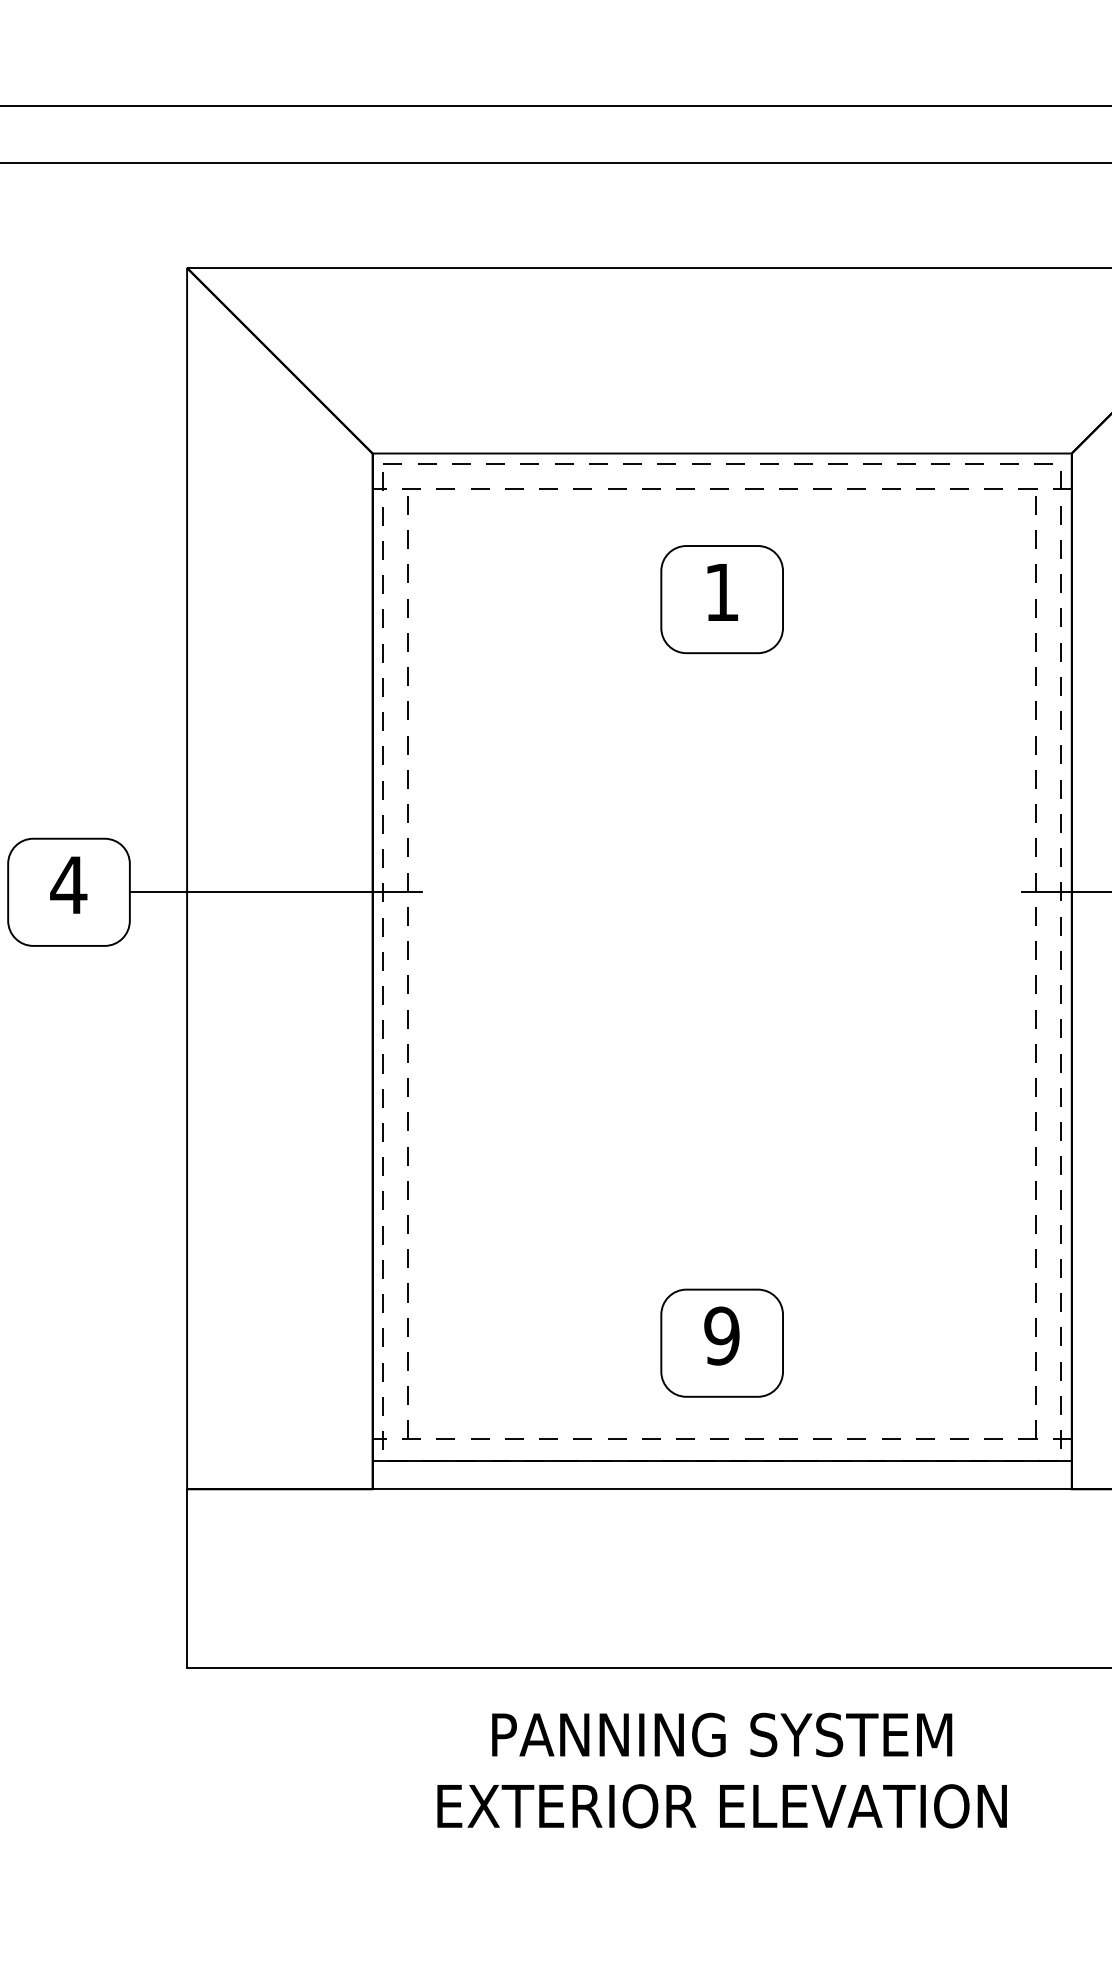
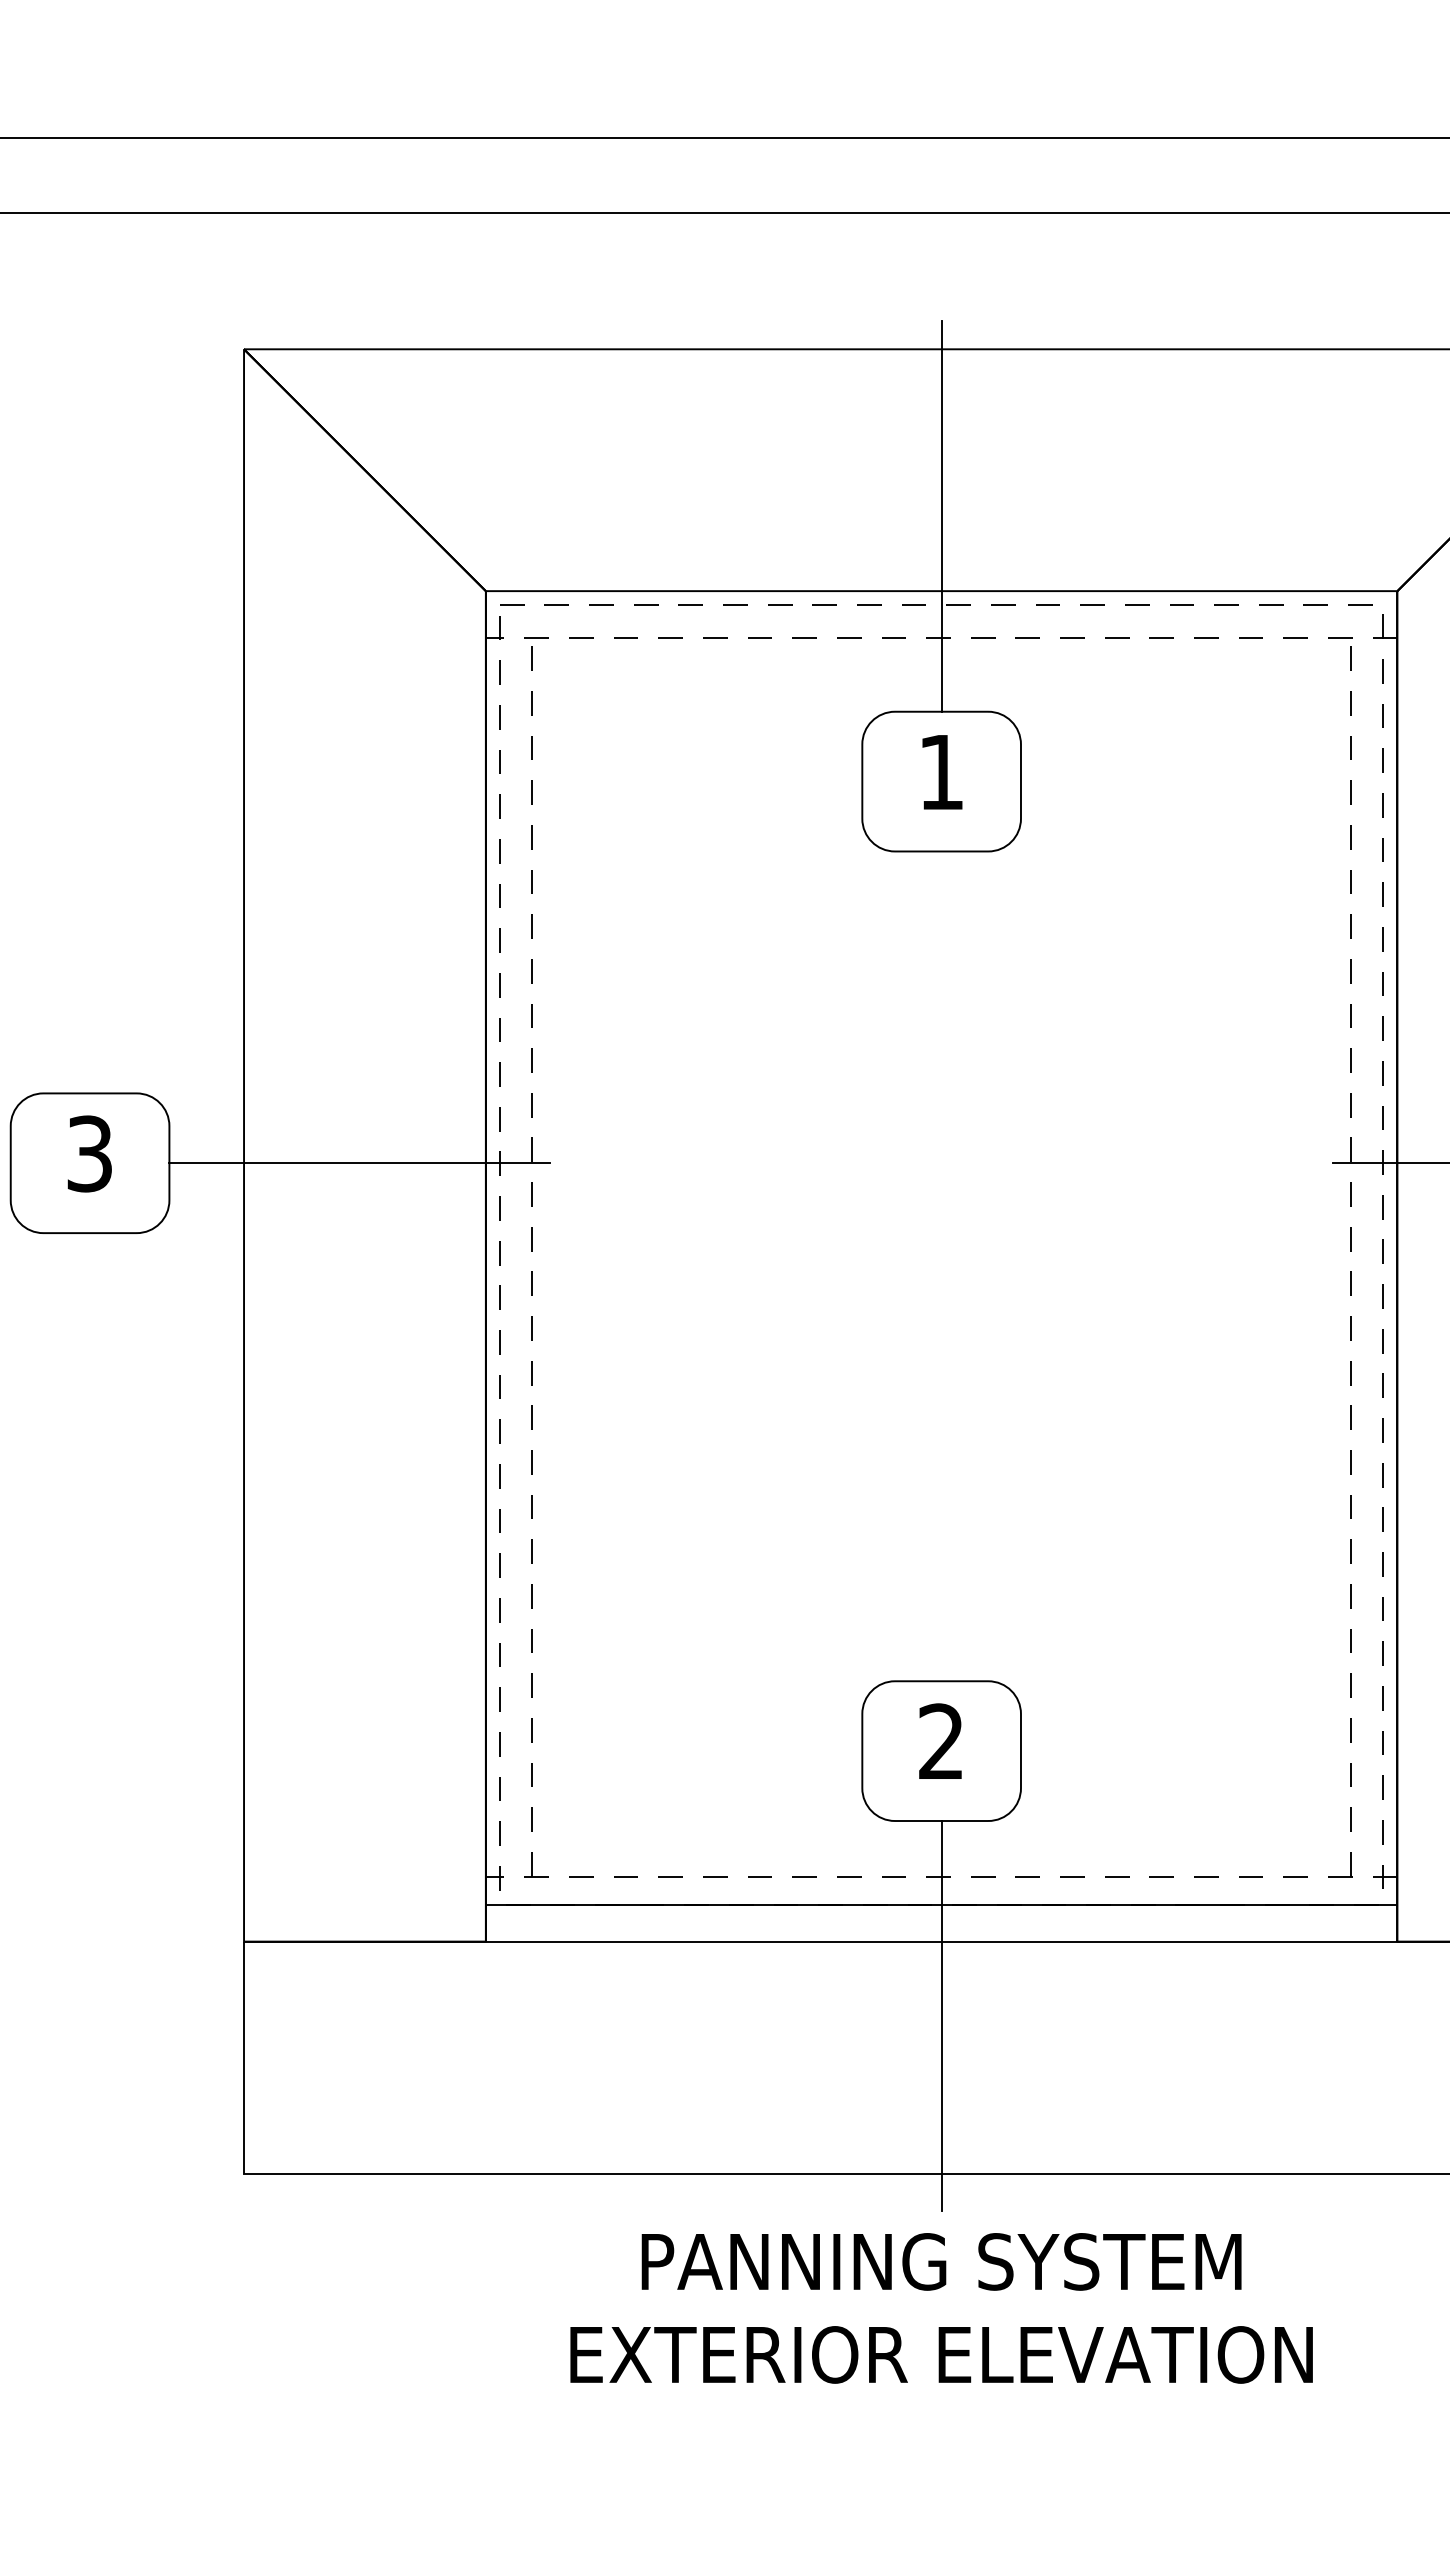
line: (722, 396) -> (941, 516), added
text: (68, 884) -> (89, 1153), 4 -> 3
text: (722, 1335) -> (941, 1741), 9 -> 2
line: (722, 1546) -> (941, 2016), added

